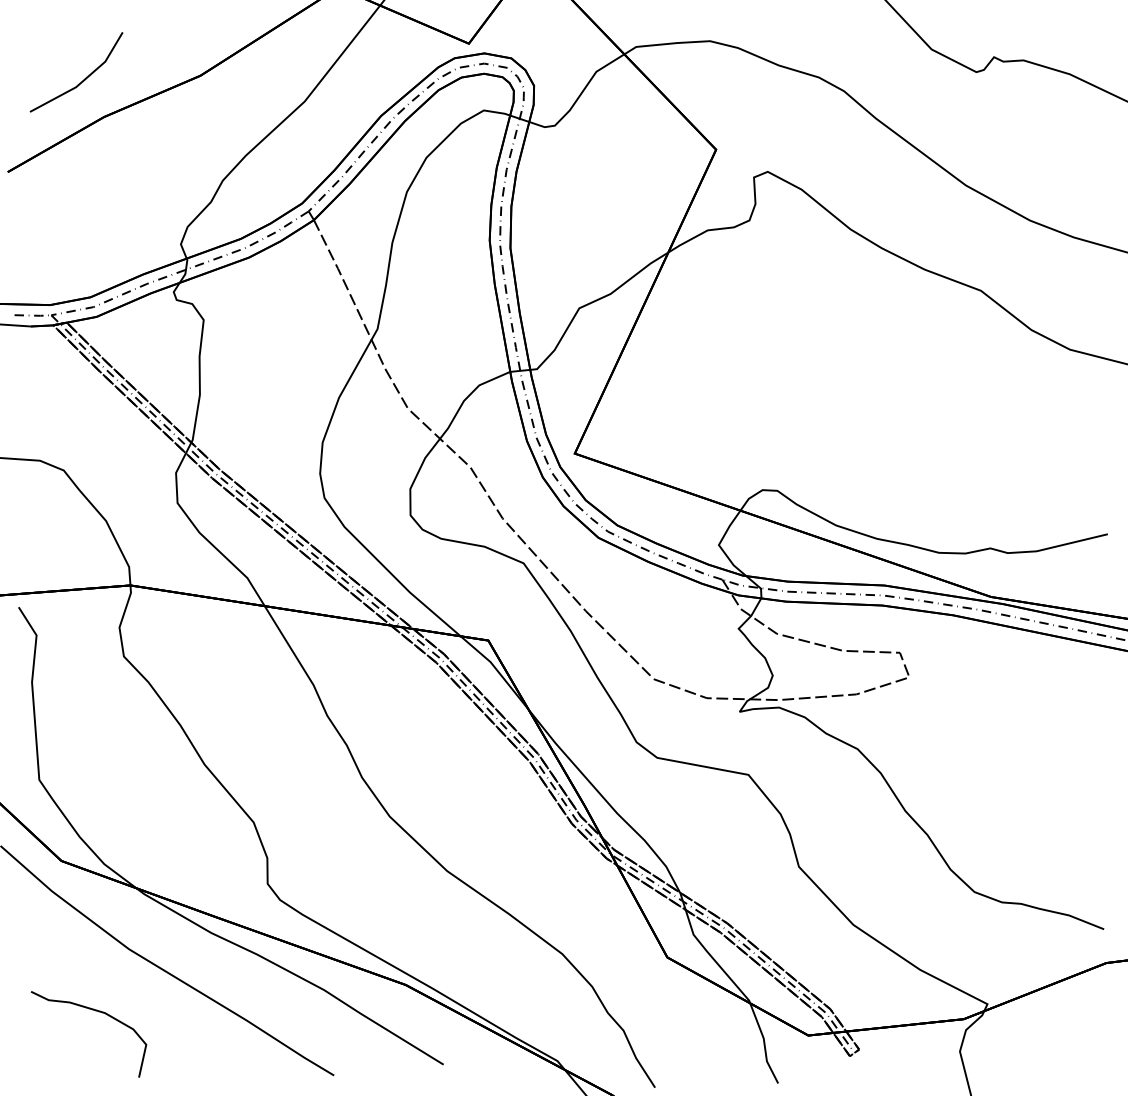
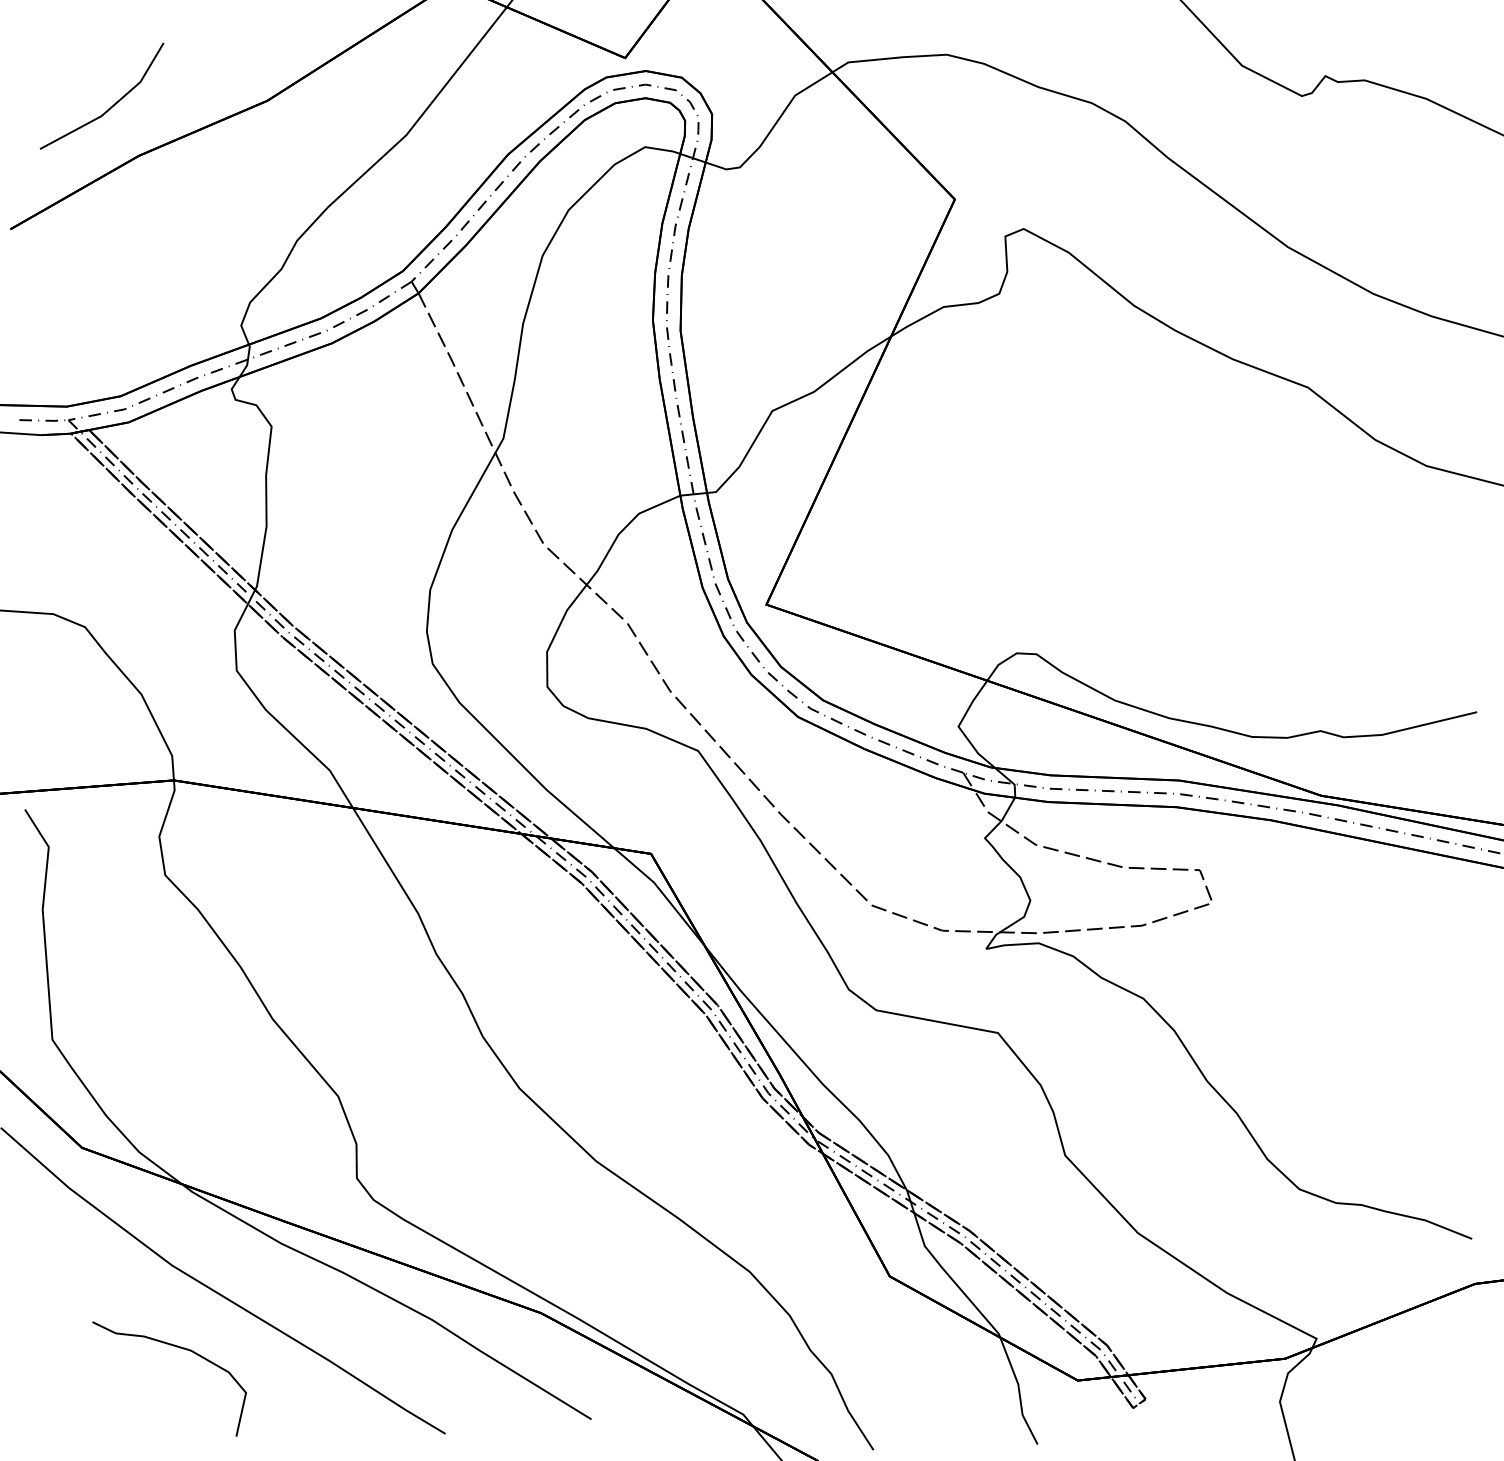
curve: (96, 1011) -> (179, 1348), moved

